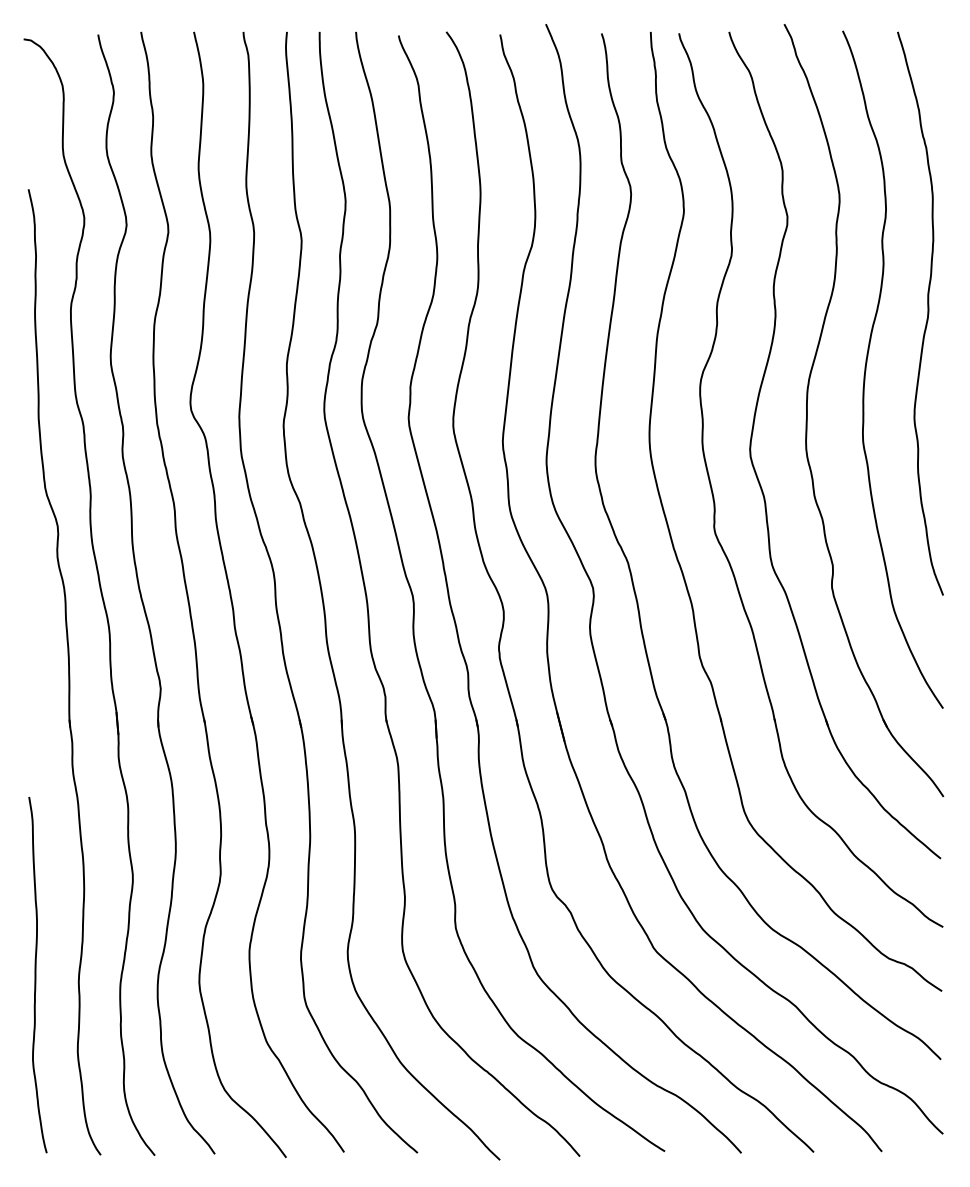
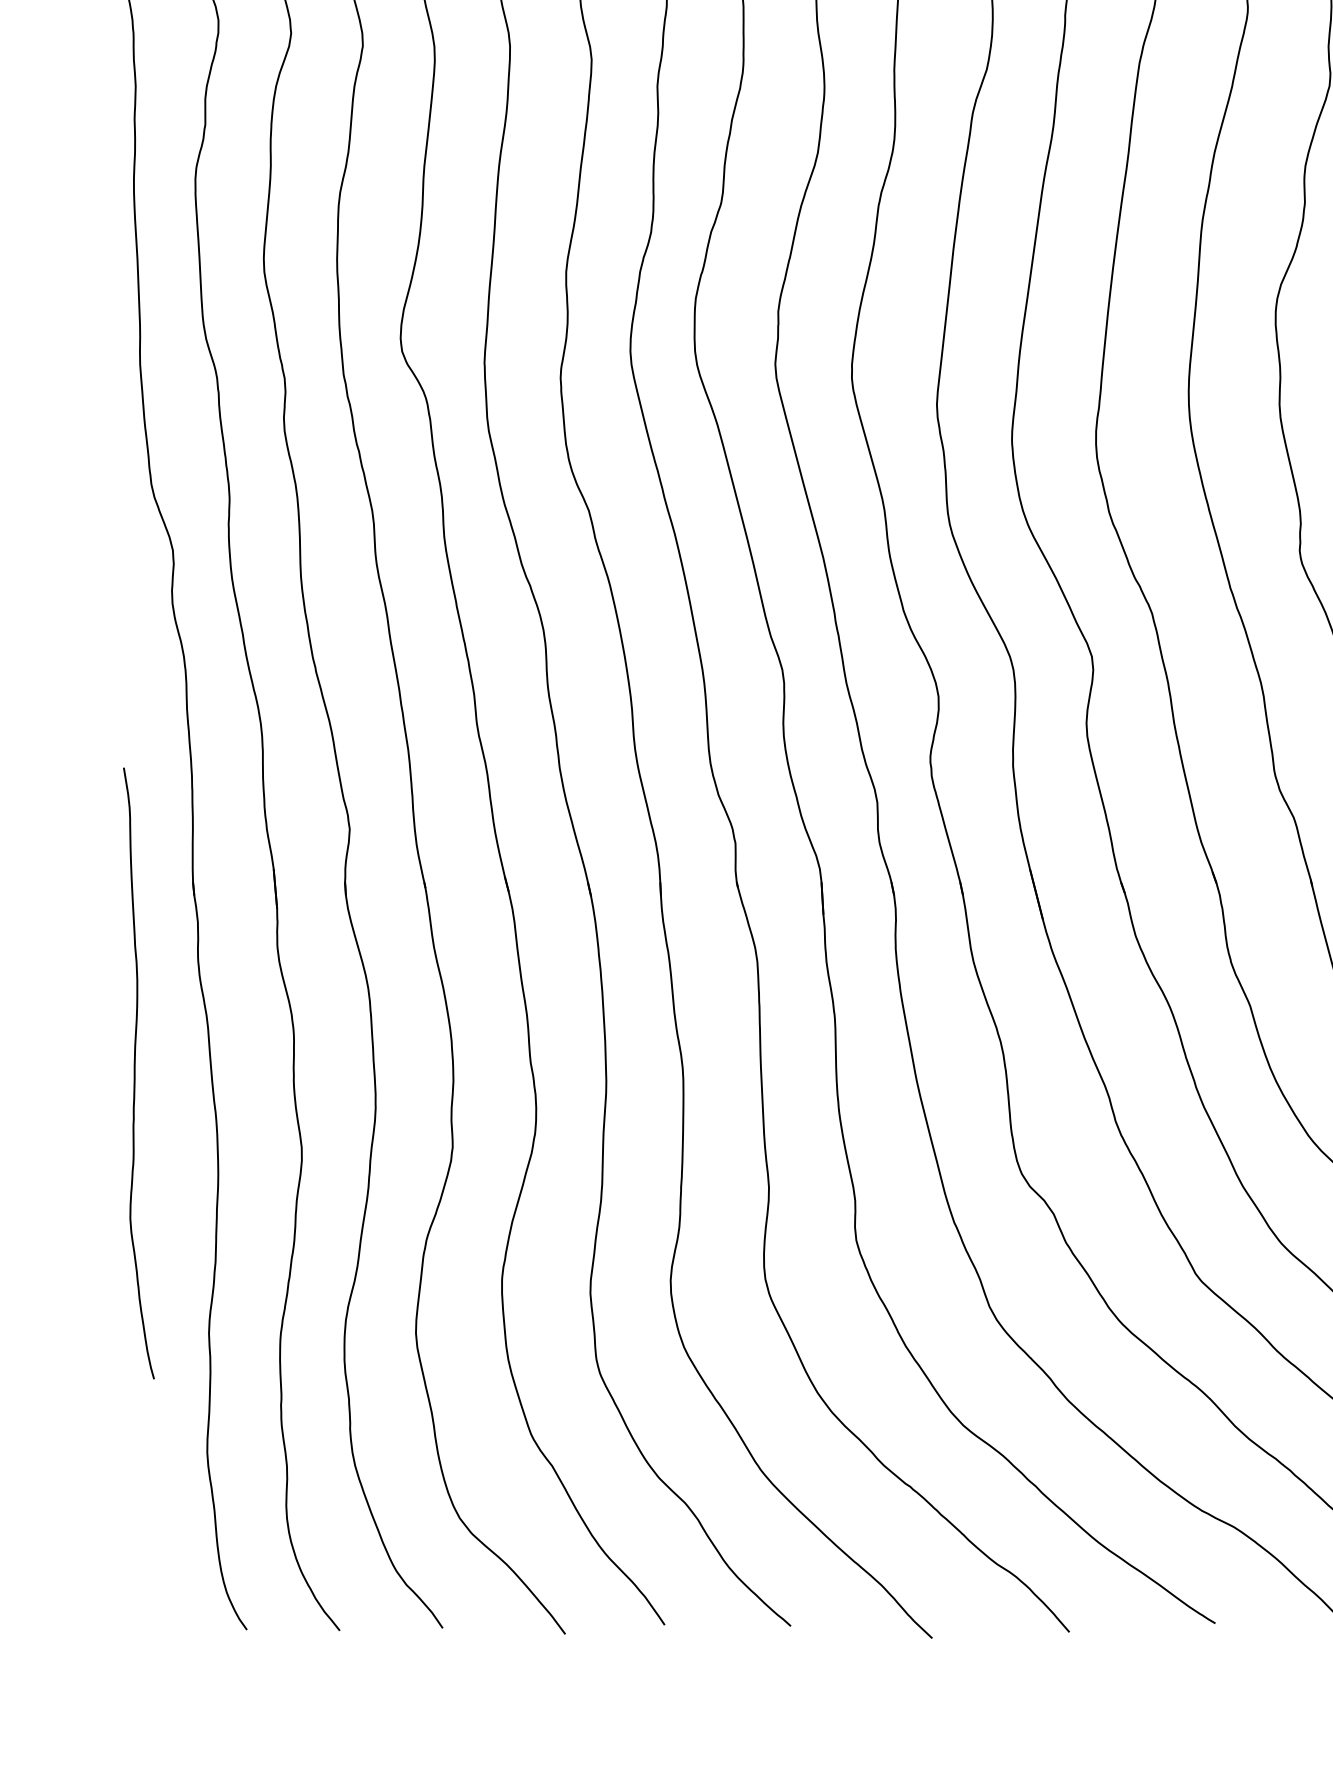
curve: (36, 975) -> (136, 1074), moved

